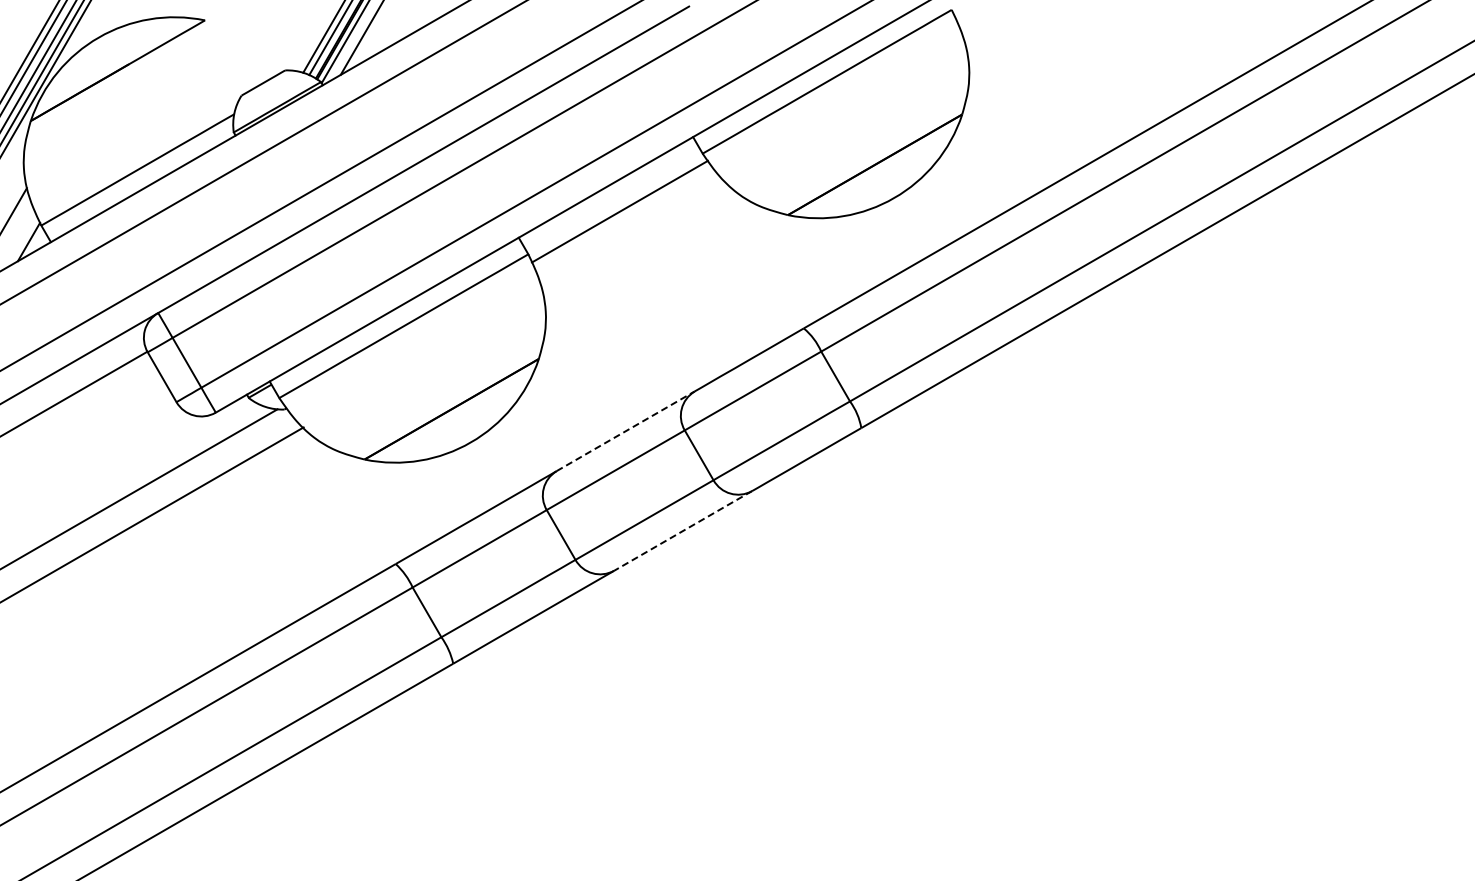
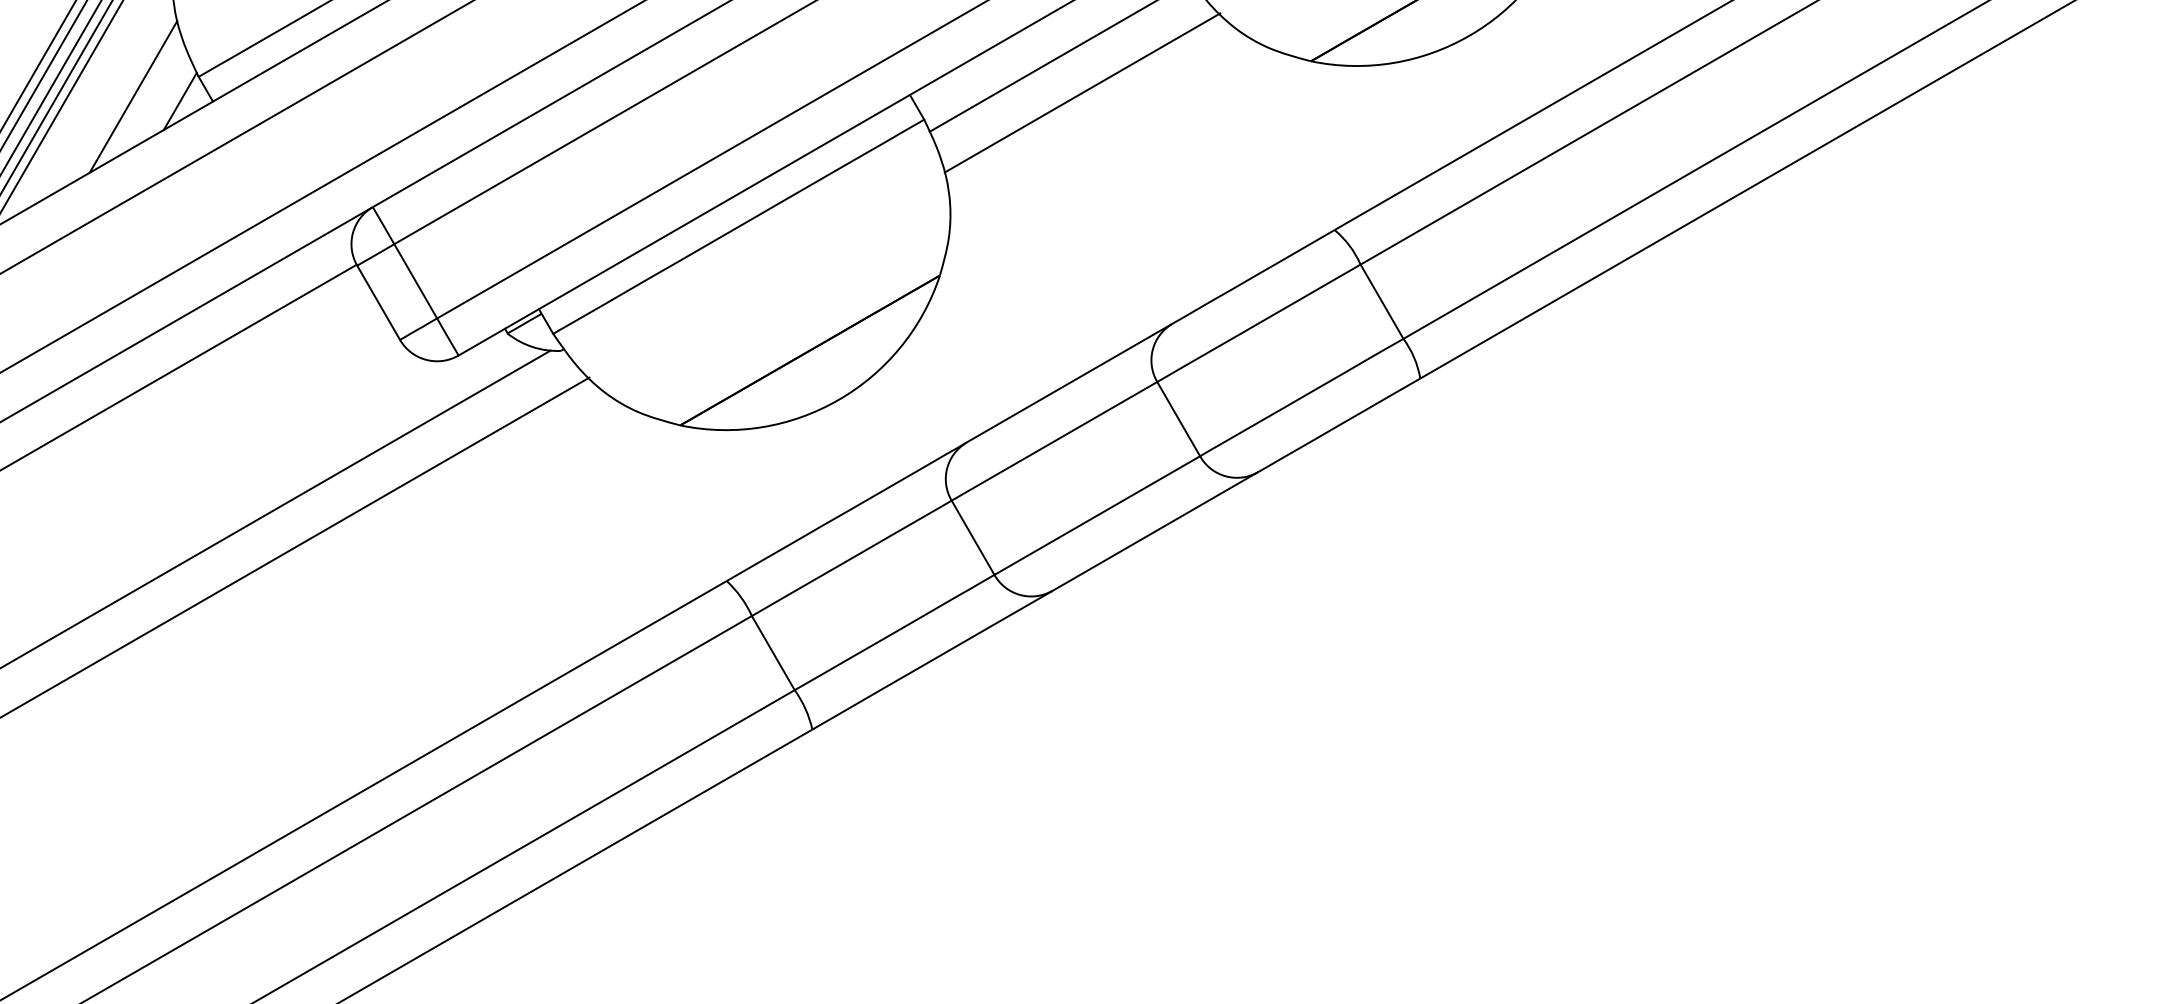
line: (634, 236) -> (1082, 93), added
line: (625, 431) -> (1068, 383), dashed -> solid
line: (683, 530) -> (1155, 531), dashed -> solid

